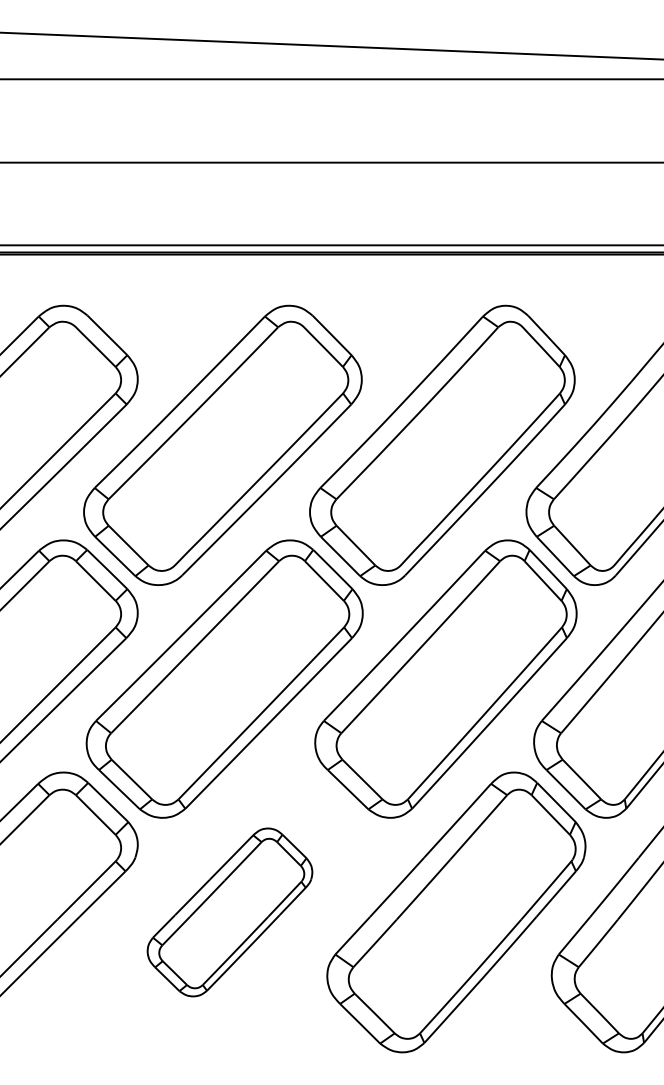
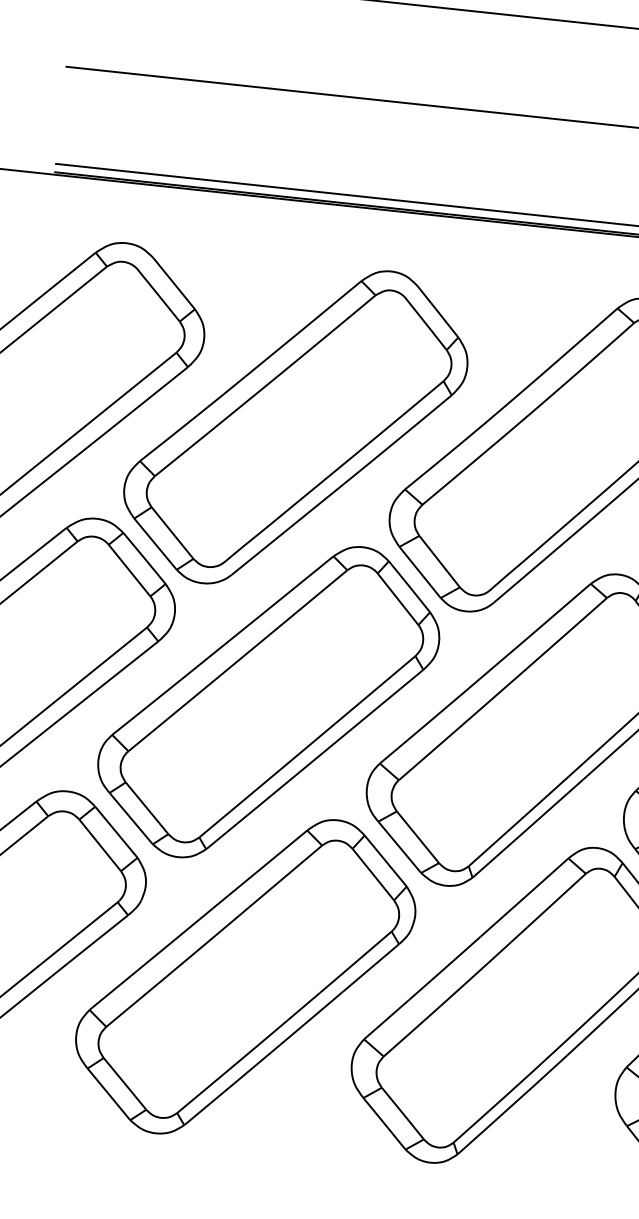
part: (229, 912) -> (244, 976), size x1.67

